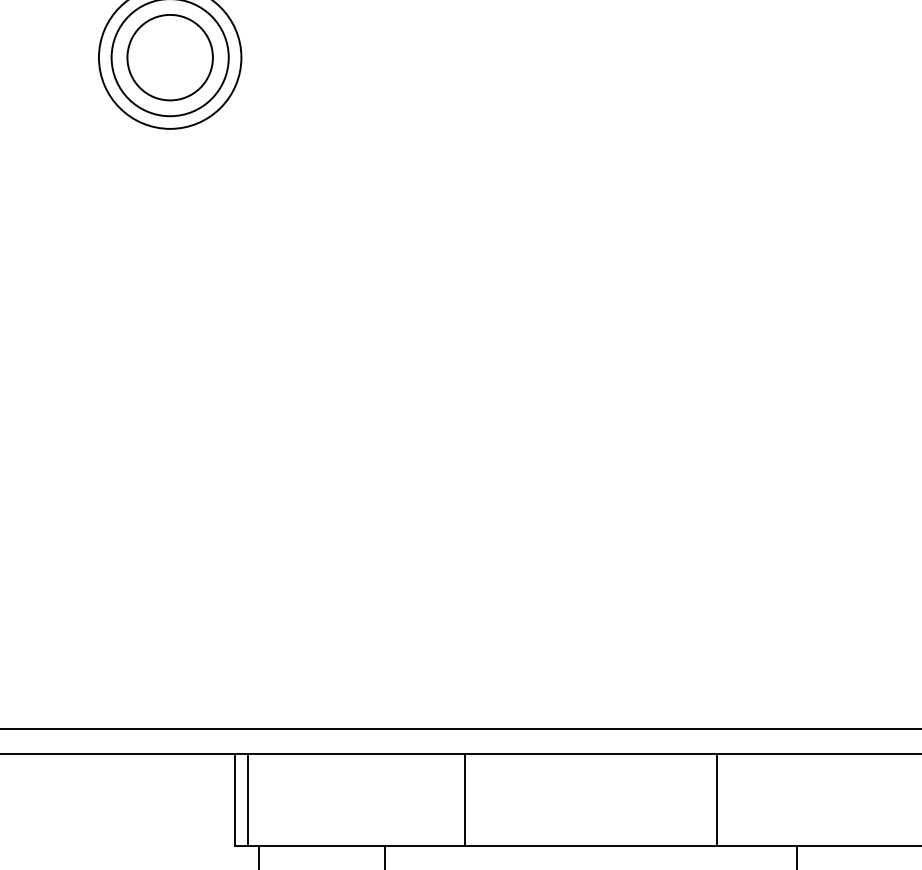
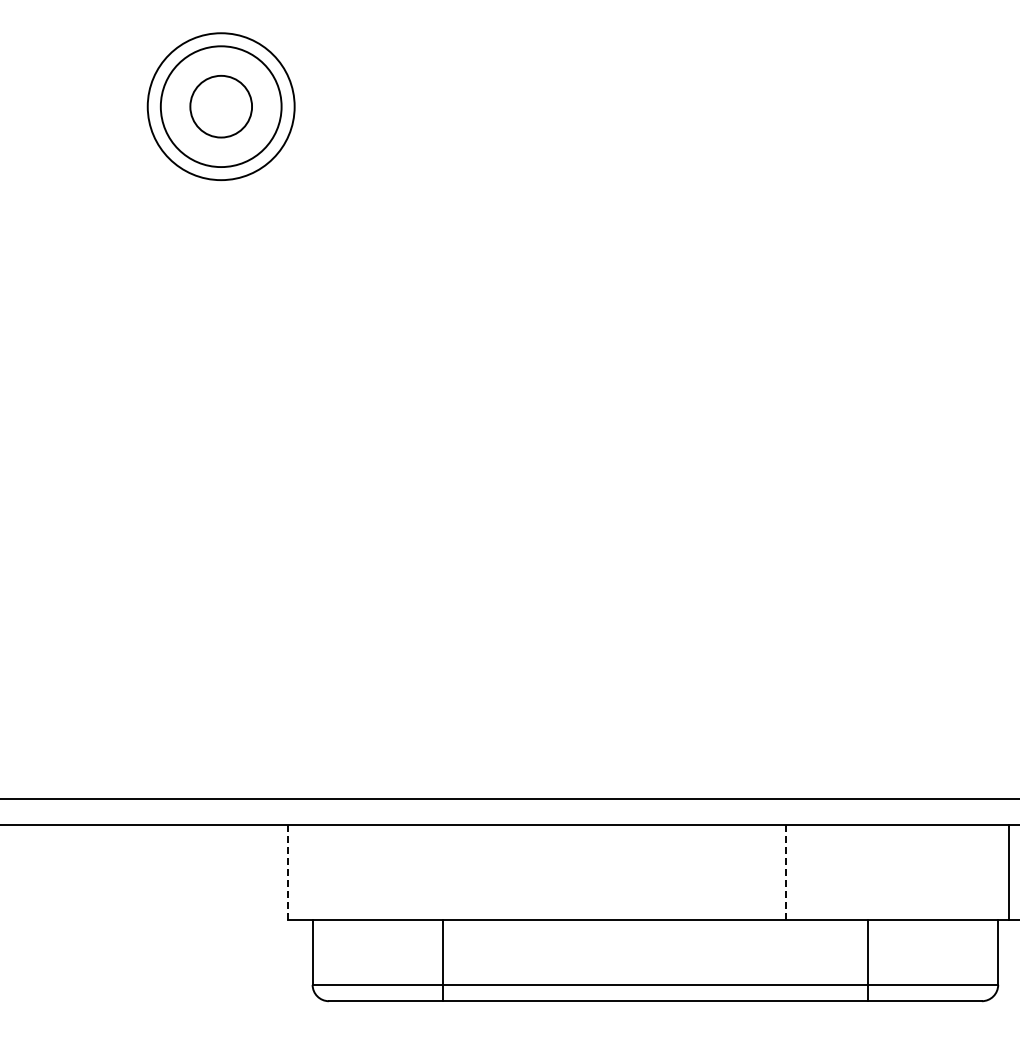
circle: (170, 57) -> (221, 106), size x0.7
line: (248, 799) -> (301, 871), removed
line: (465, 799) -> (525, 871), removed
line: (717, 799) -> (785, 871), solid -> dashed
line: (235, 800) -> (288, 872), solid -> dashed

